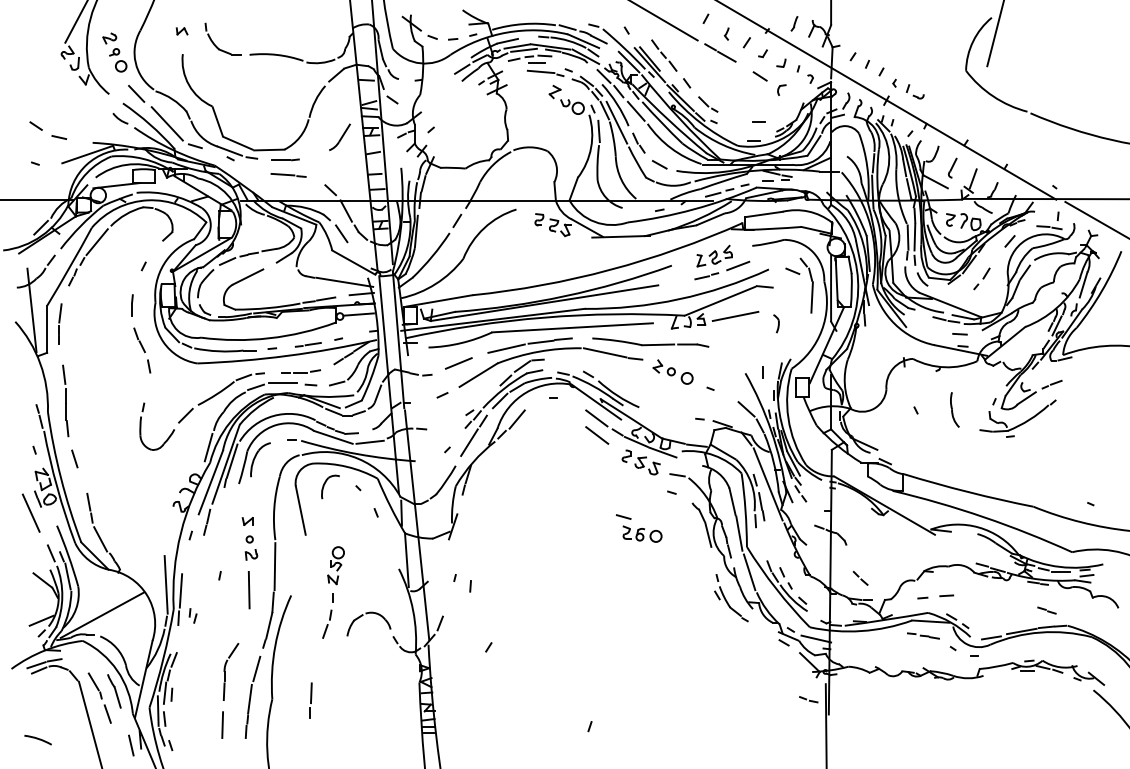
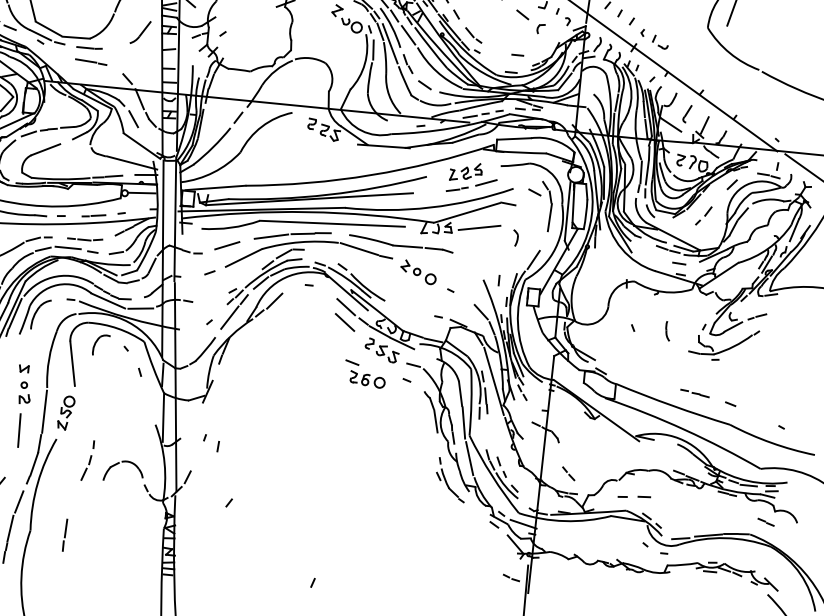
line: (798, 345) -> (533, 259), added
part: (954, 410) -> (667, 331), size x0.62
line: (1031, 483) -> (730, 403), added
part: (638, 528) -> (364, 374), moved
part: (335, 565) -> (65, 412), moved
line: (1046, 610) -> (765, 522), moved
line: (923, 635) -> (695, 393), moved

